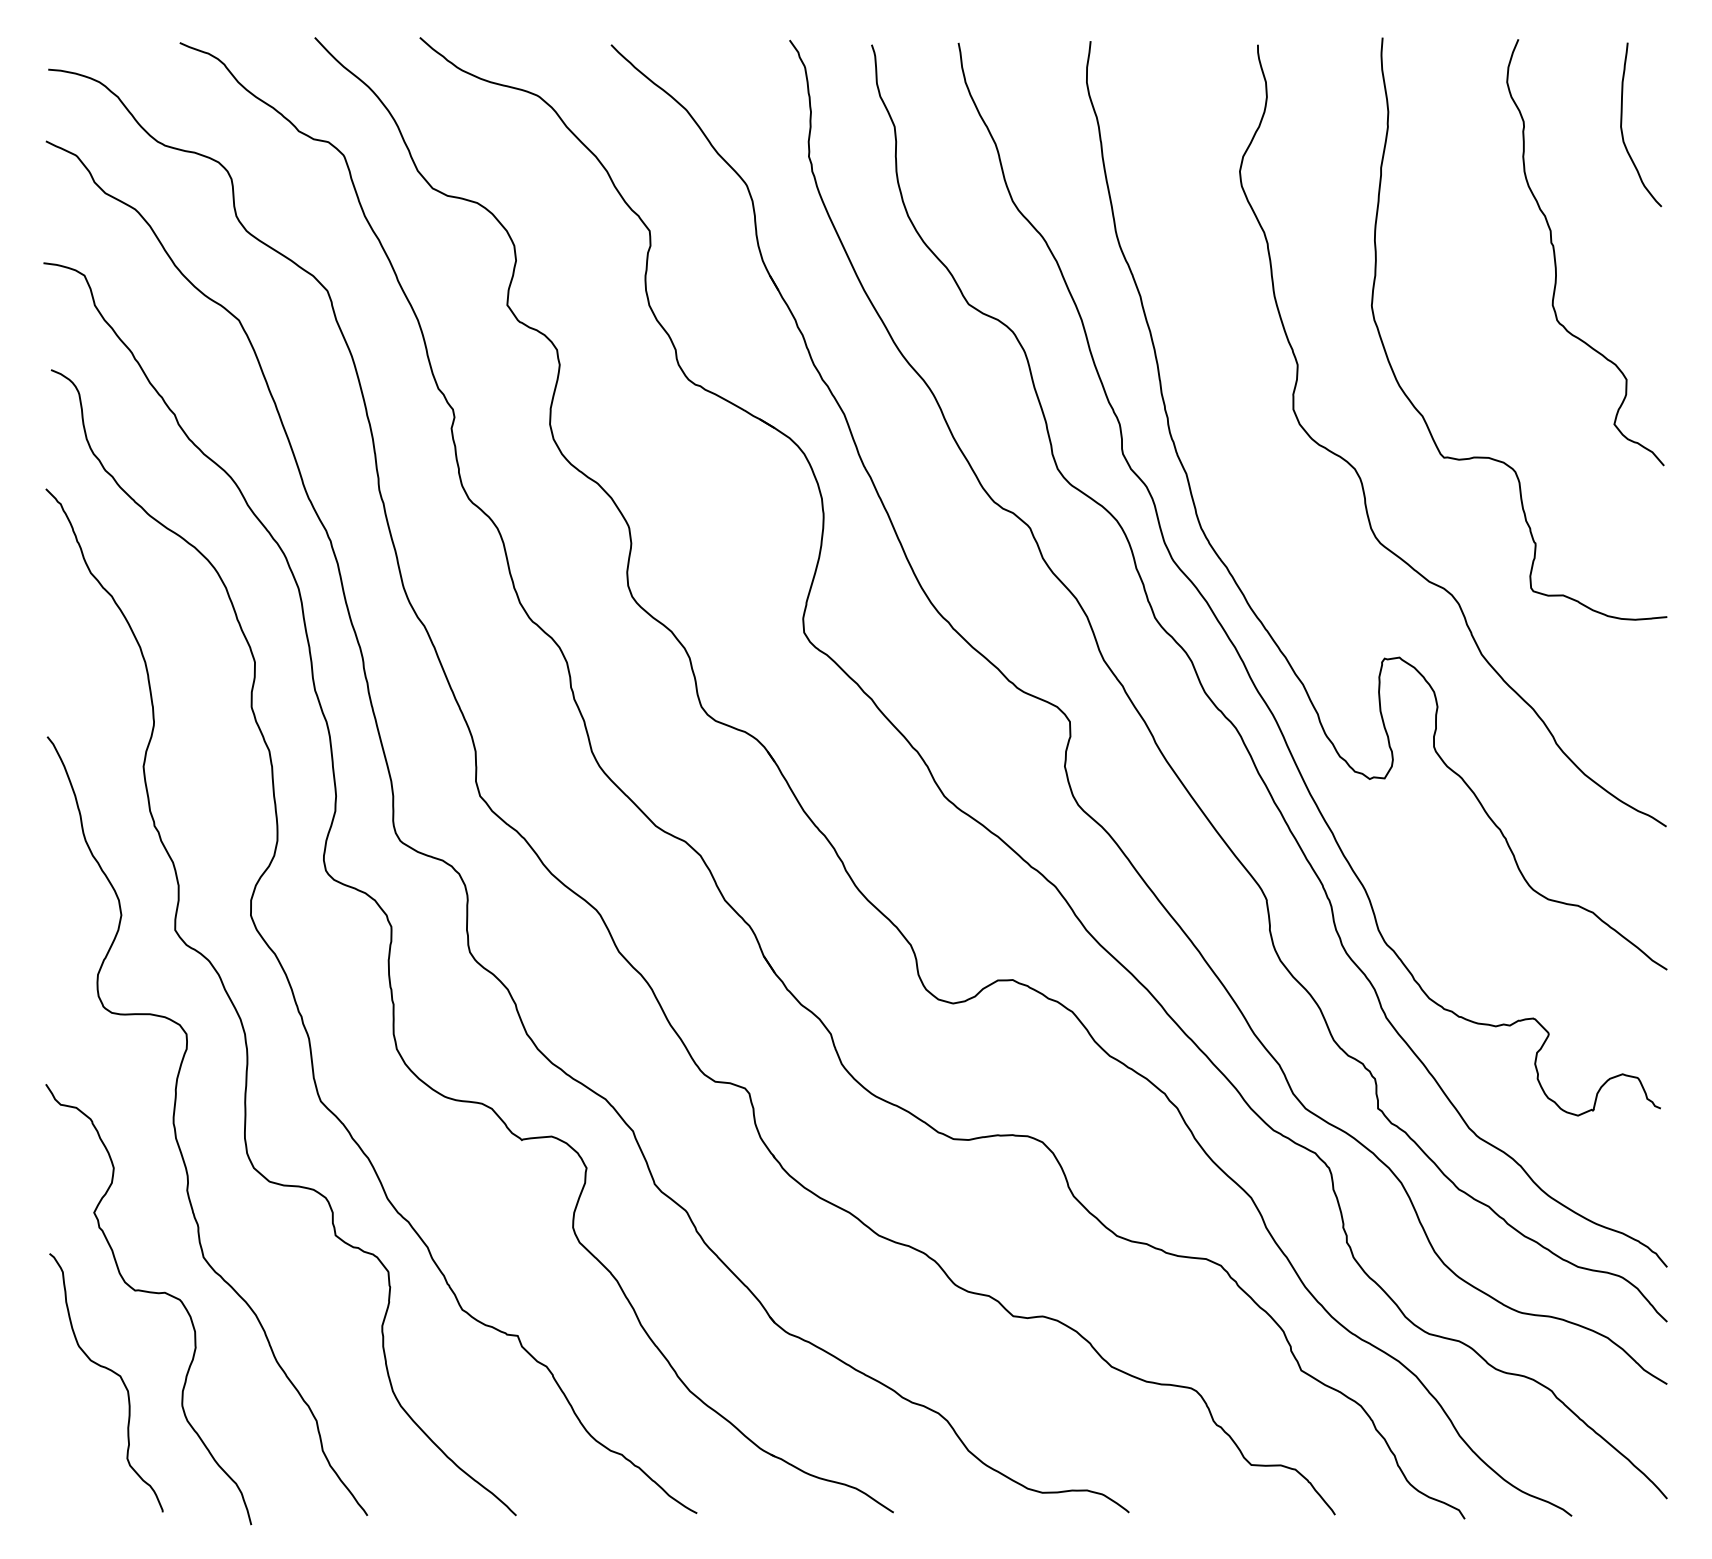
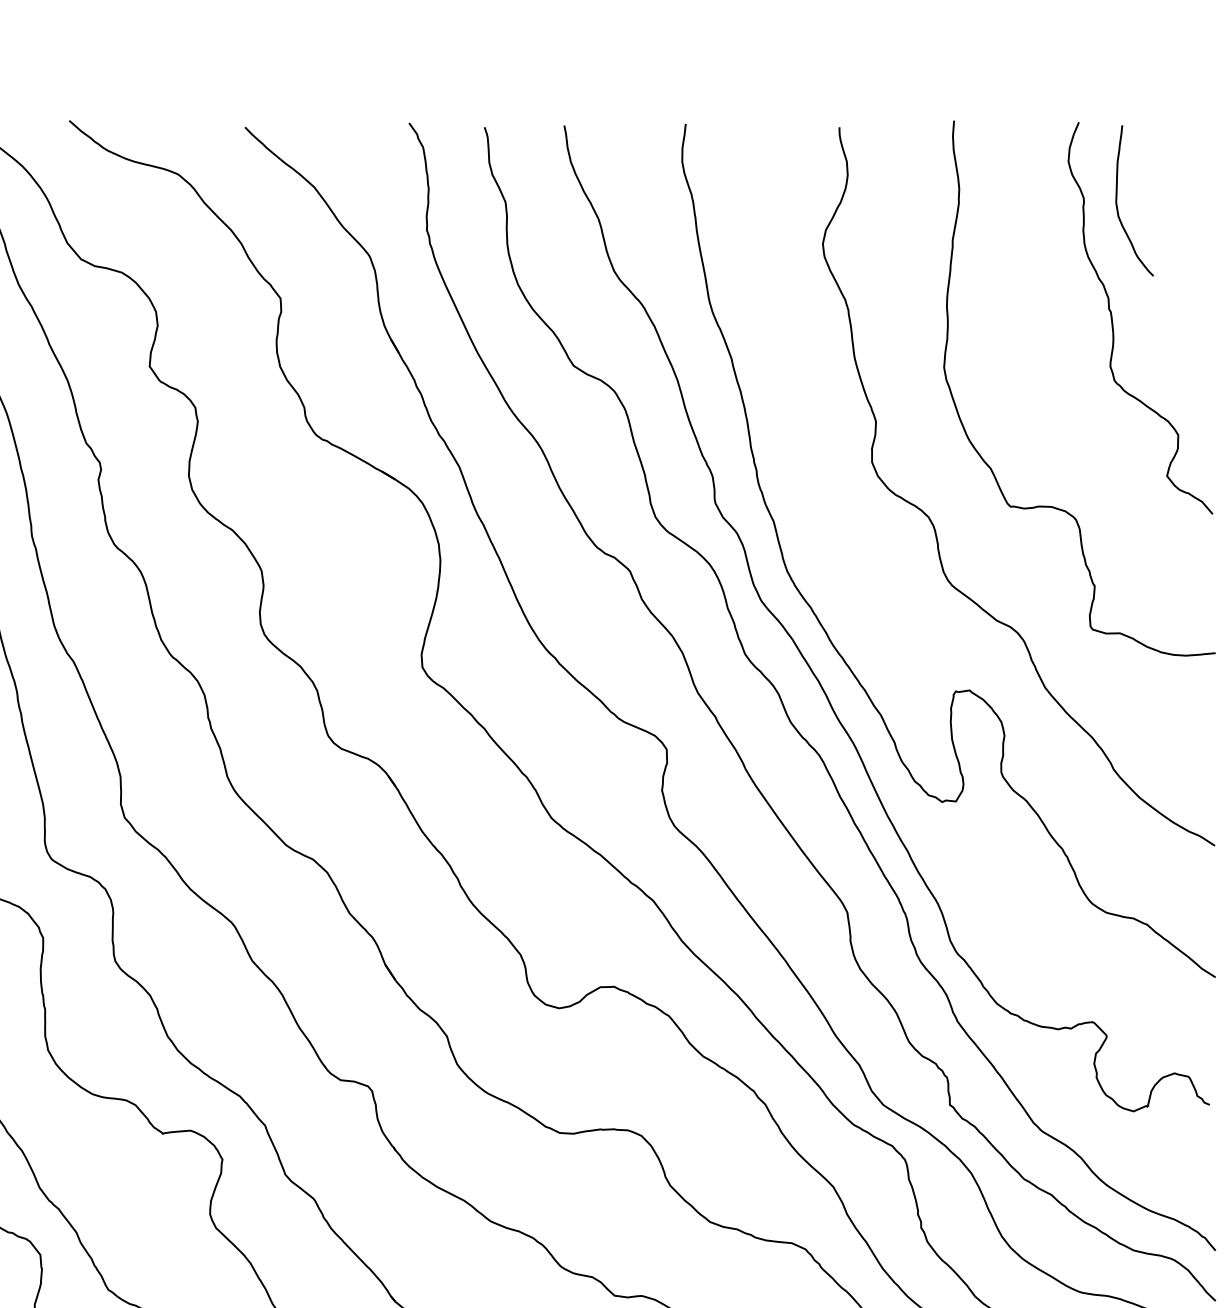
curve: (1622, 123) -> (1117, 199), moved

